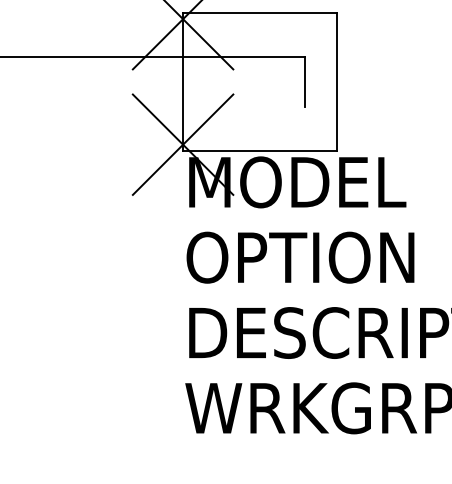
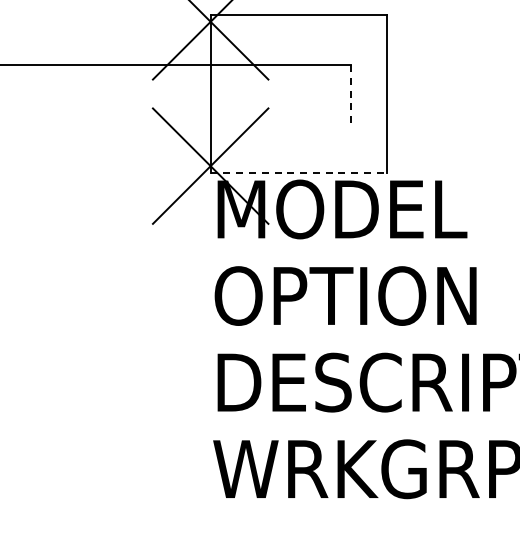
line: (305, 82) -> (351, 94), solid -> dashed
line: (260, 151) -> (299, 173), solid -> dashed

